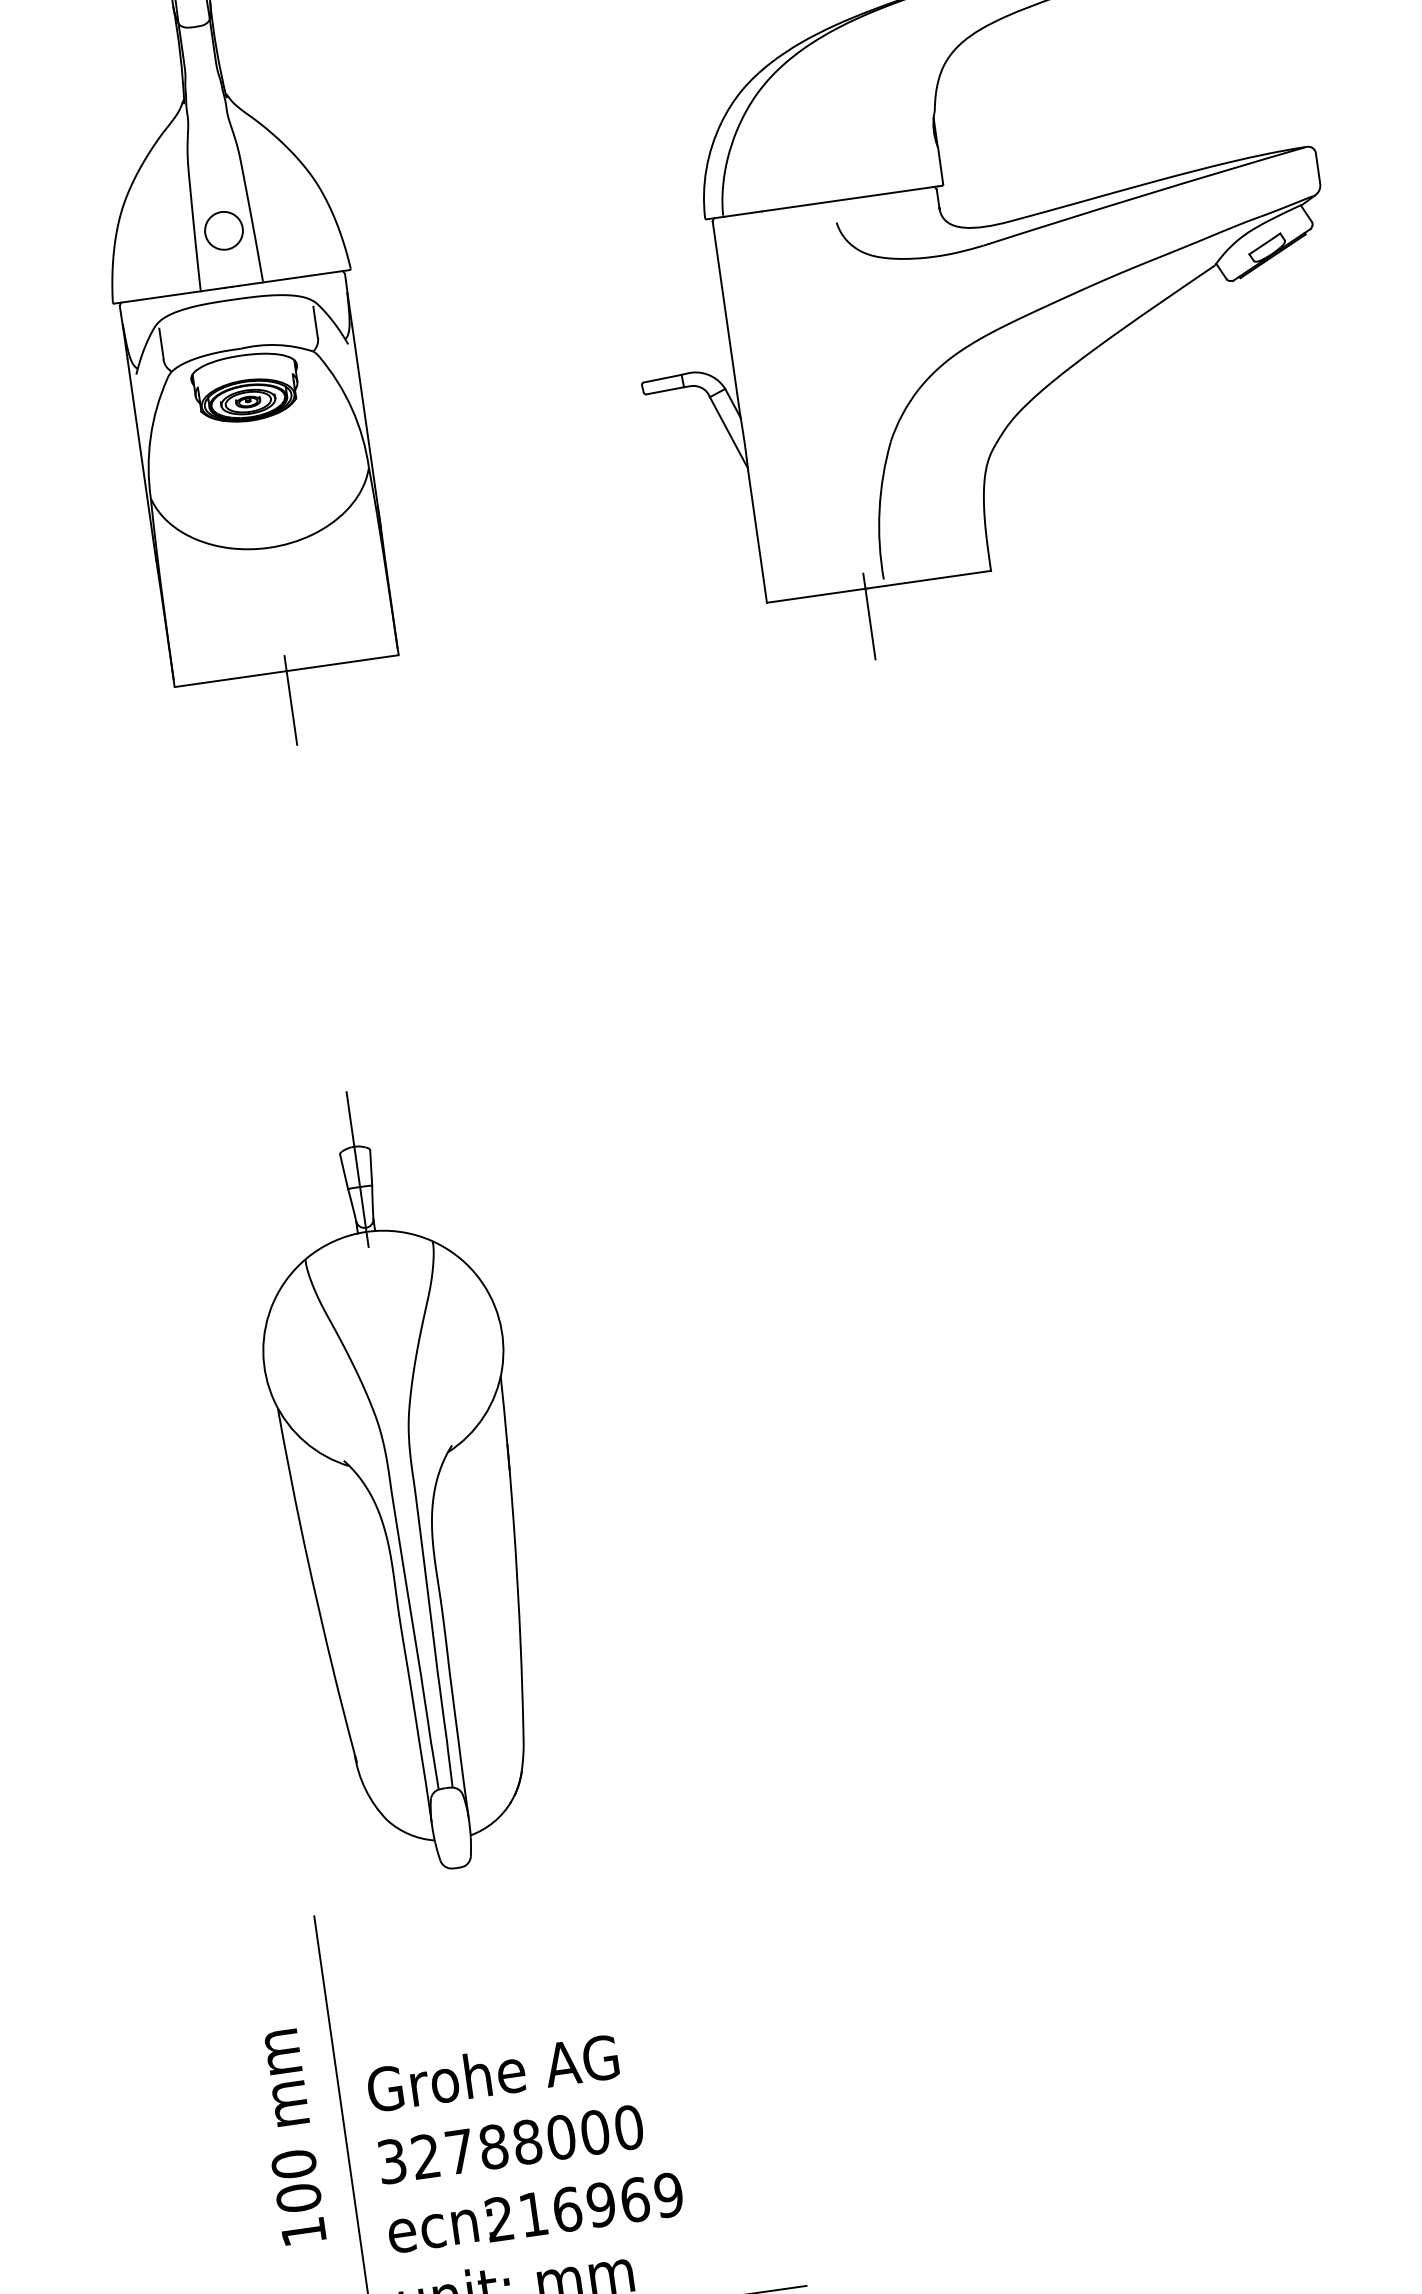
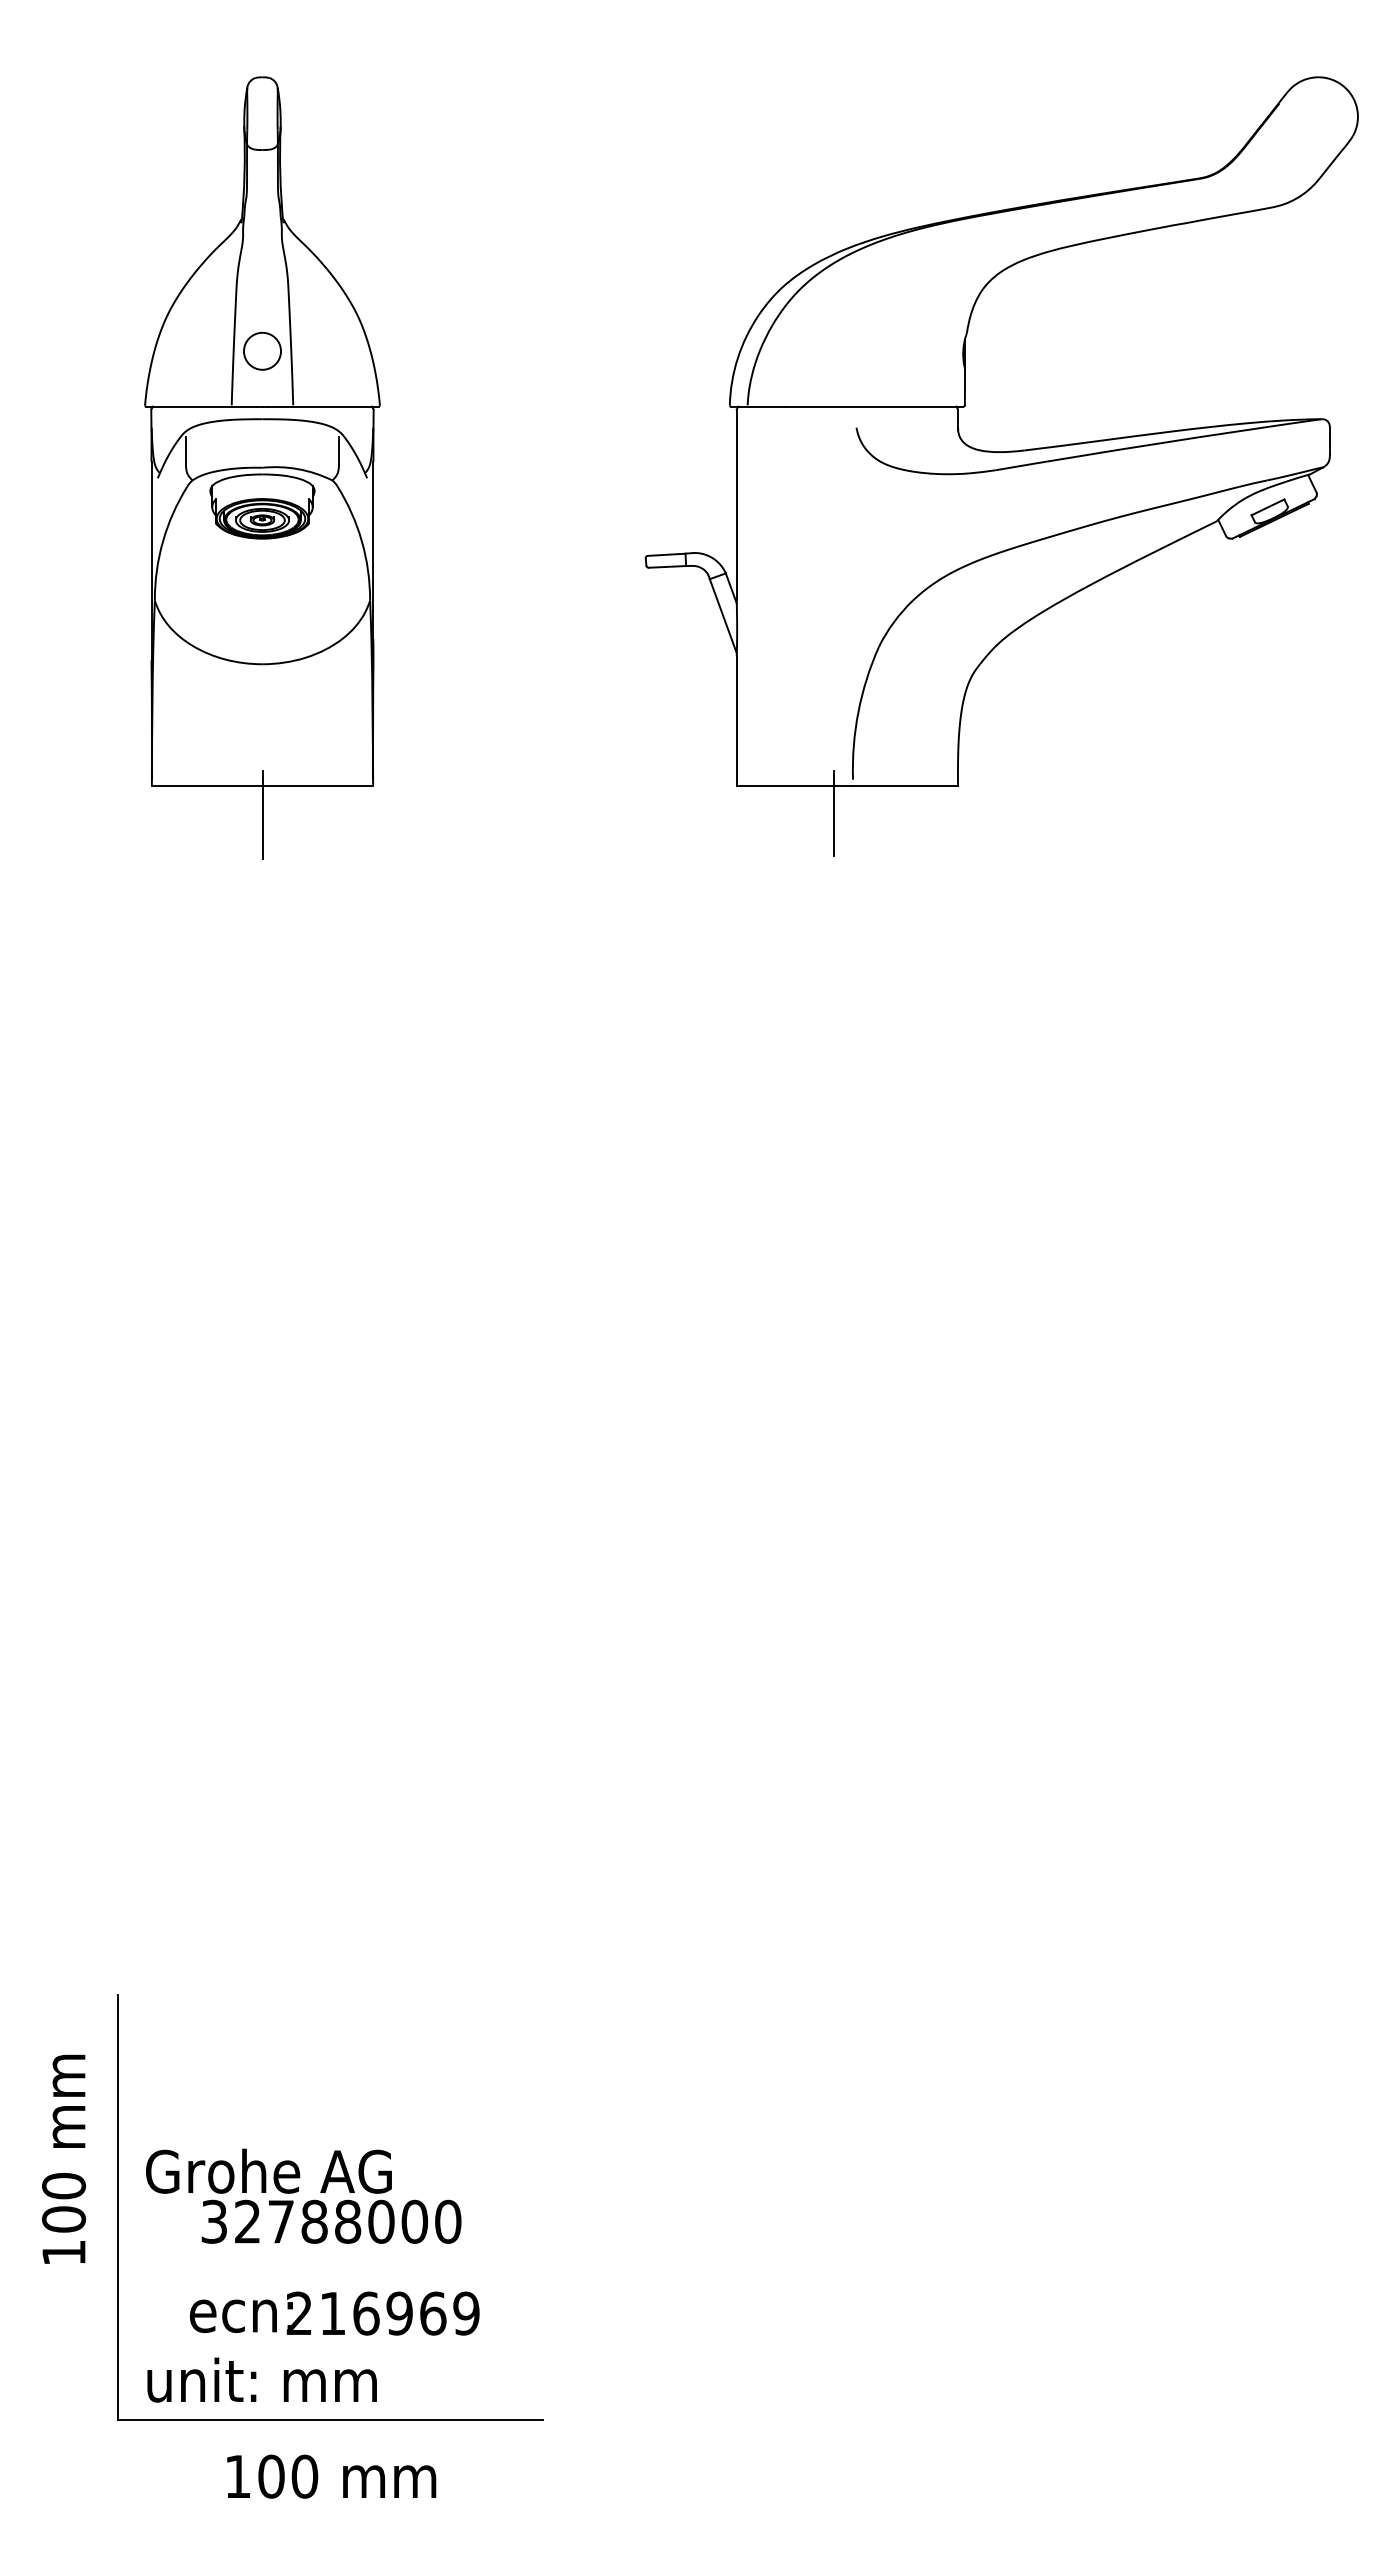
part: (401, 1479) -> (262, 1584), removed
text: (289, 2136) -> (63, 2158), moved
text: (510, 2144) -> (331, 2221), moved
text: (535, 2214) -> (334, 2313), moved

